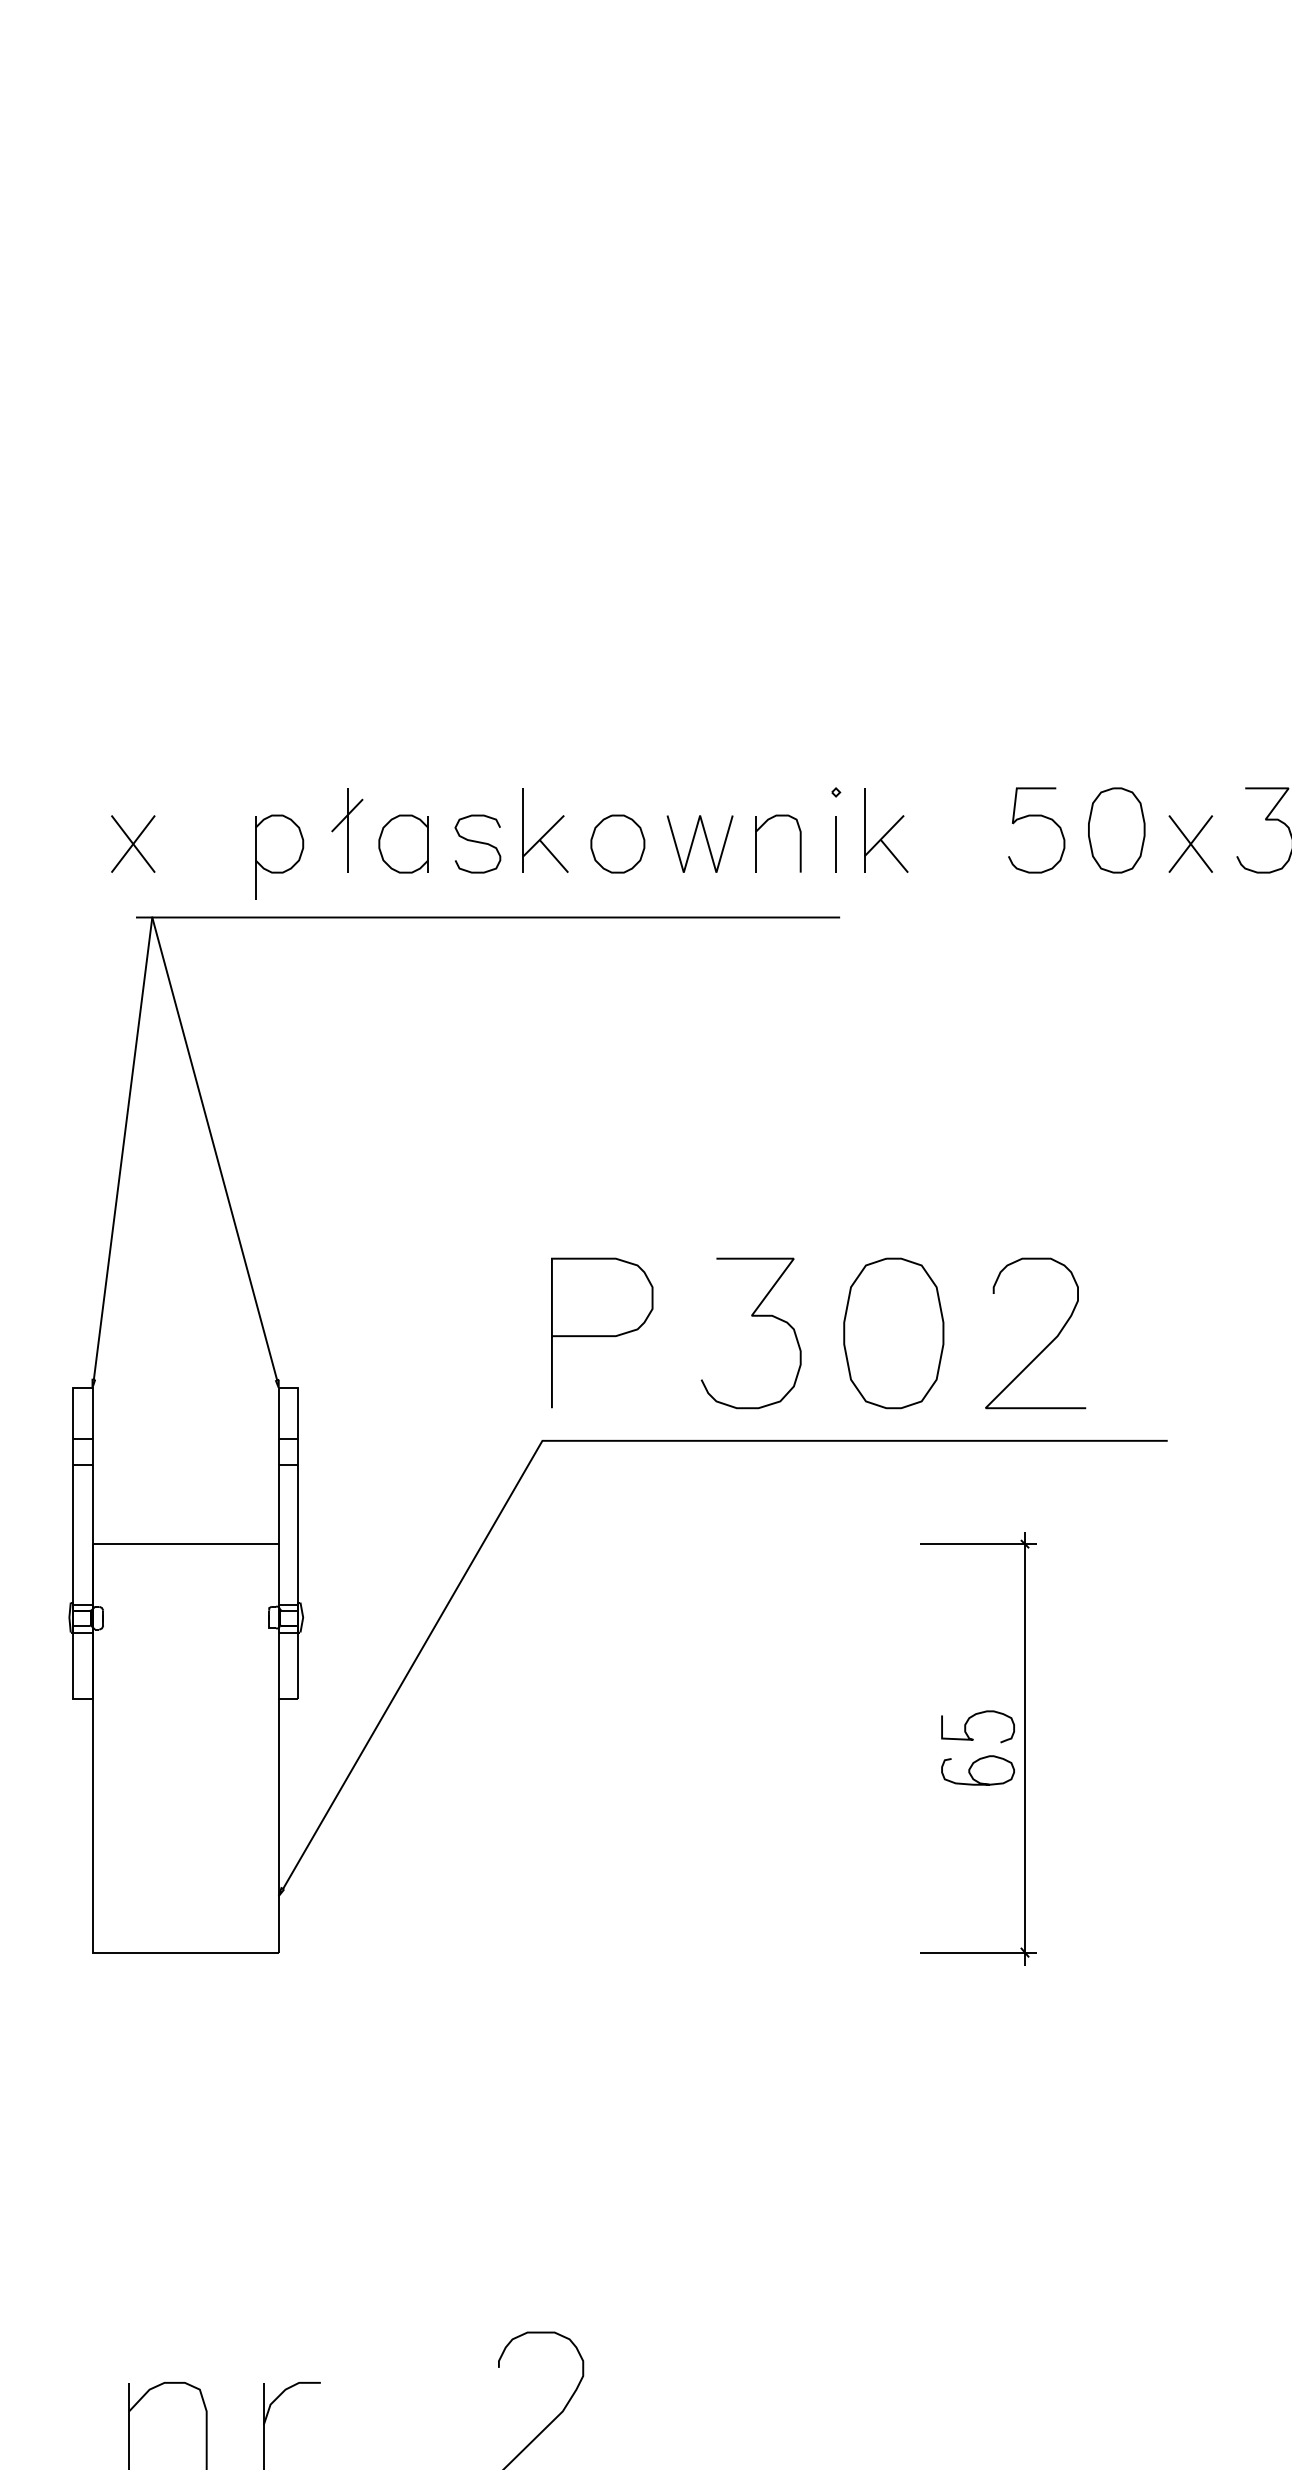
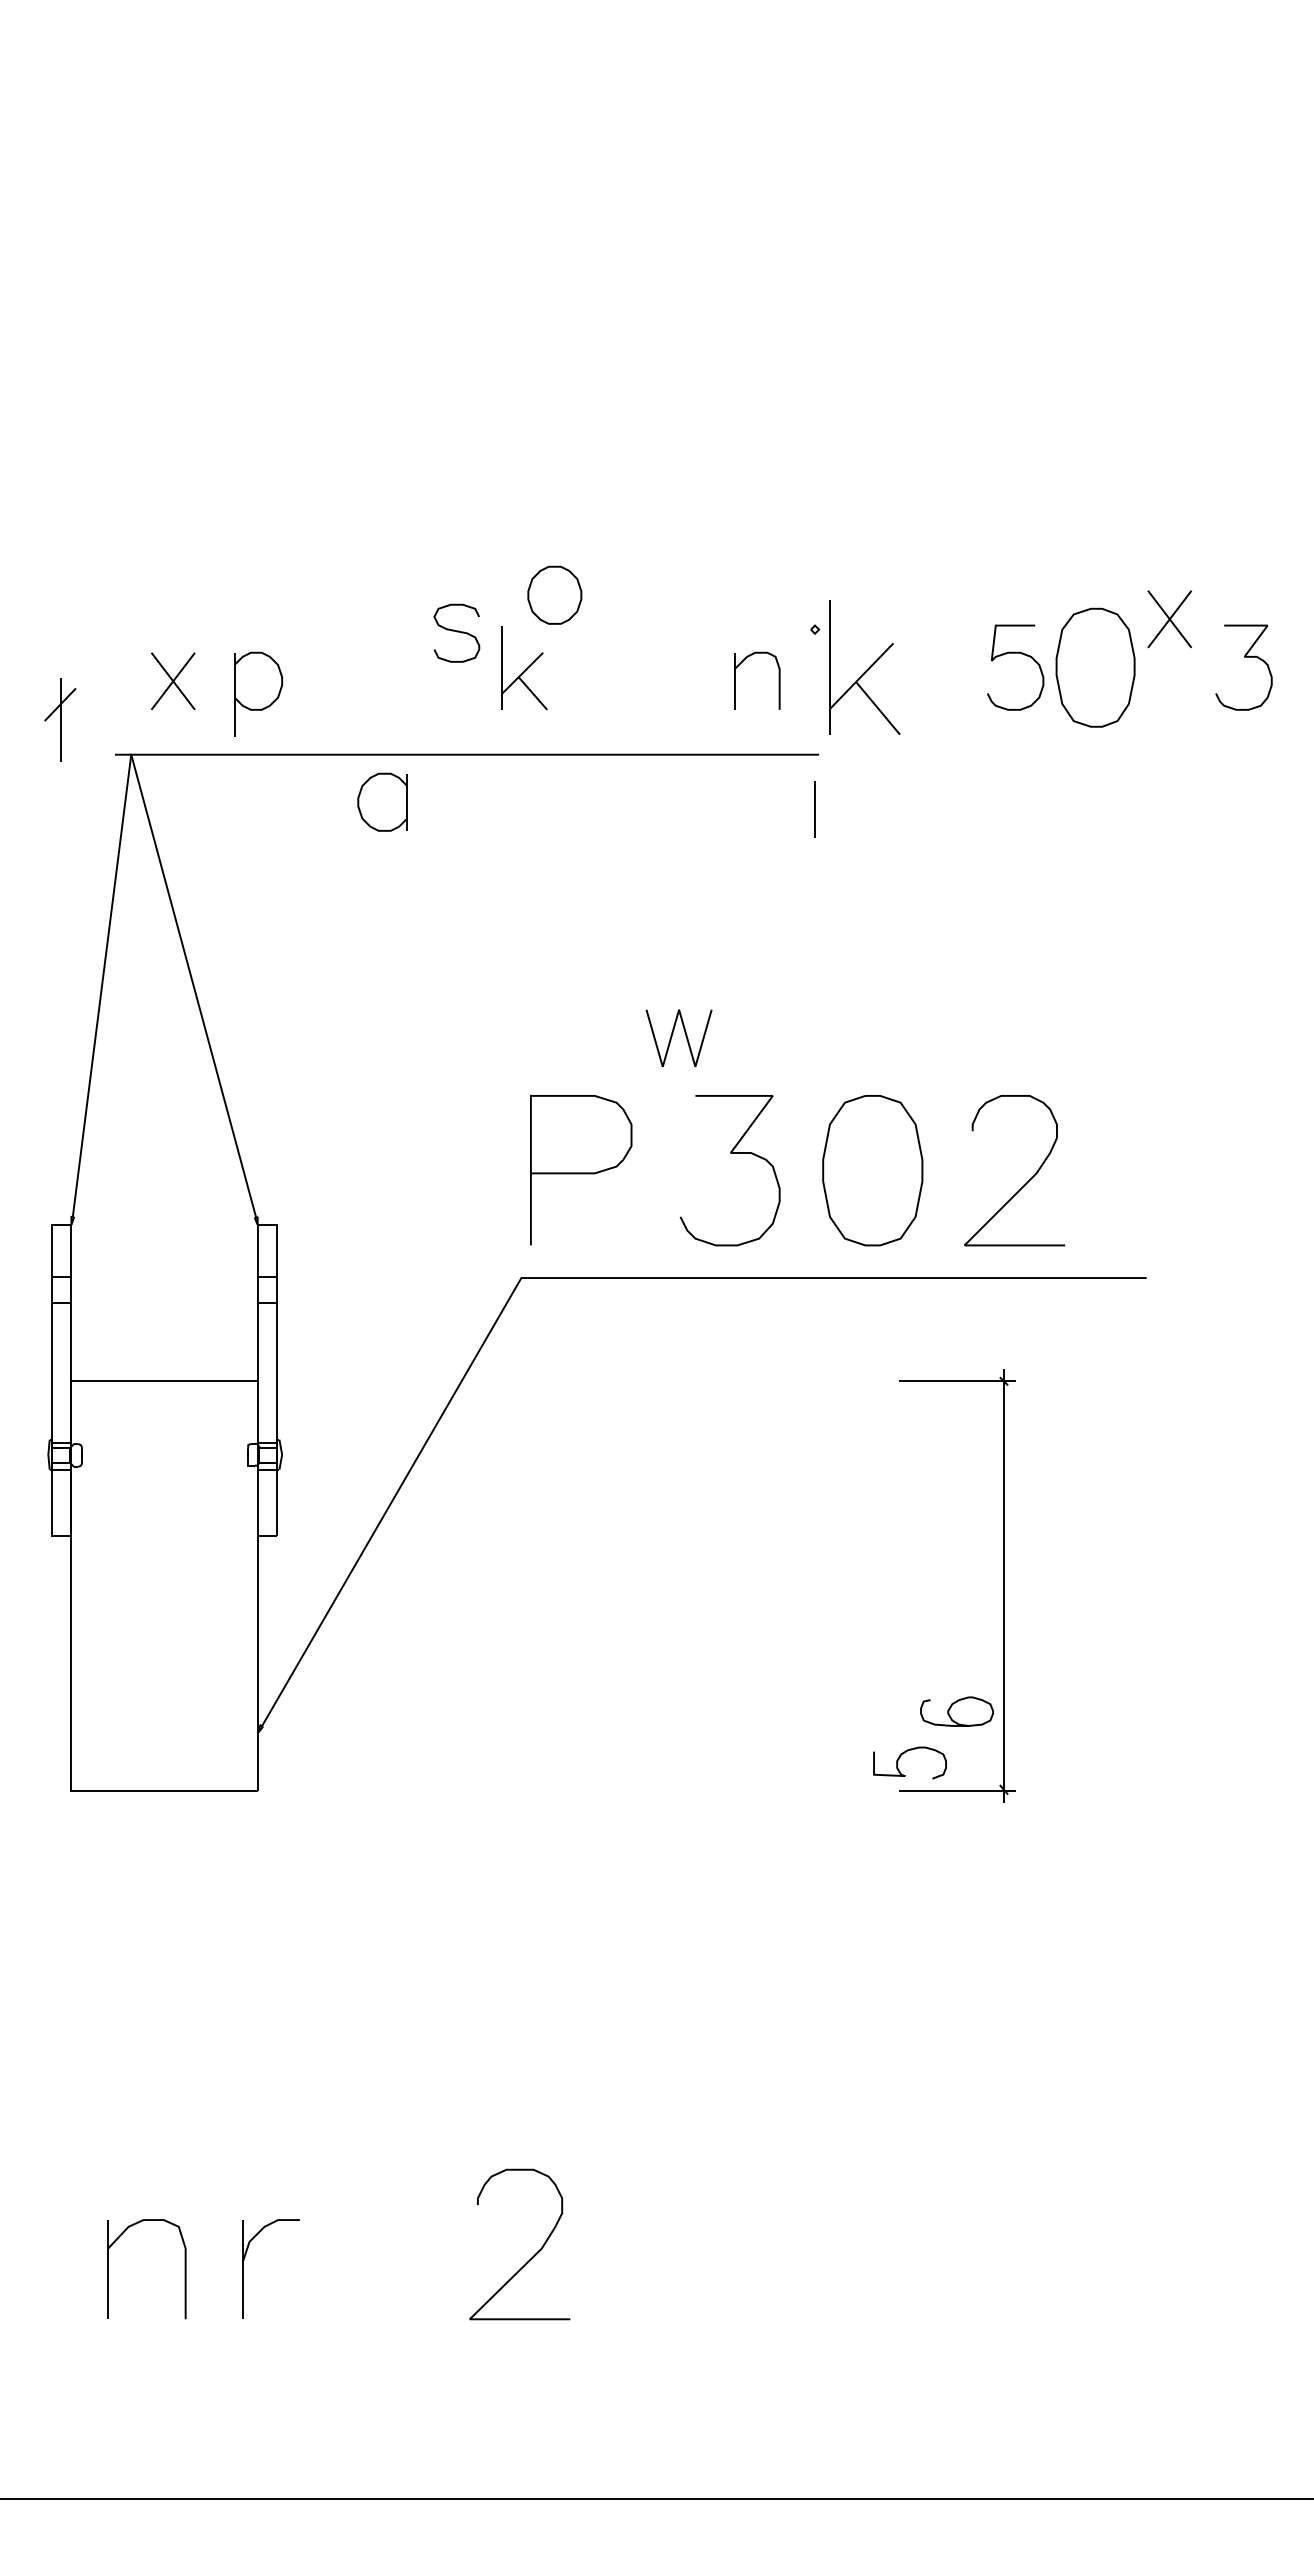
part: (347, 830) -> (60, 719), moved
part: (1116, 830) -> (1095, 667), size x1.4
part: (886, 831) -> (865, 668), size x1.6
part: (403, 843) -> (382, 801), moved
curve: (477, 843) -> (456, 632), moved
part: (617, 843) -> (554, 594), moved
curve: (693, 843) -> (672, 1037), moved
part: (133, 844) -> (173, 681), moved
line: (835, 844) -> (814, 809), moved
part: (1190, 844) -> (1169, 619), moved
curve: (971, 1718) -> (903, 1754), moved
curve: (971, 1768) -> (950, 1709), moved

